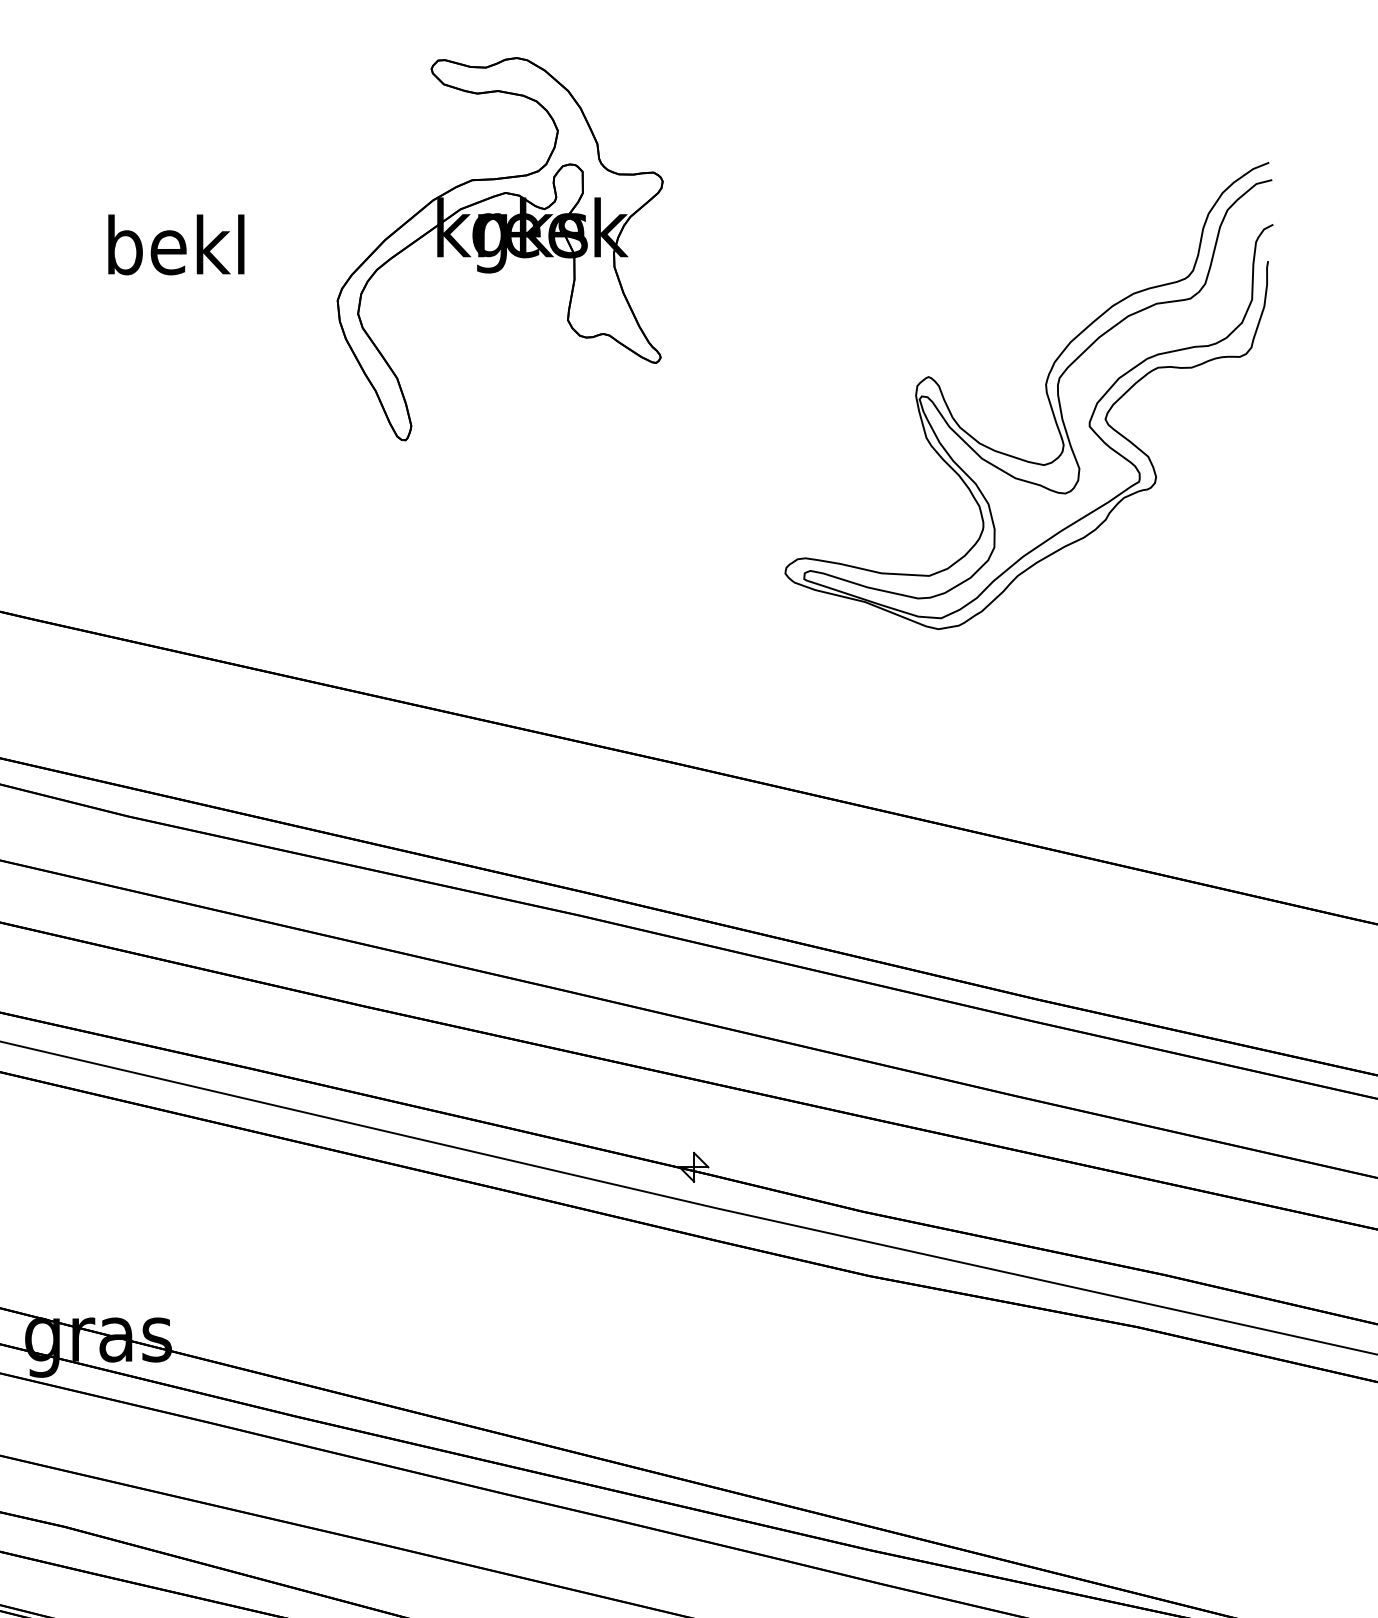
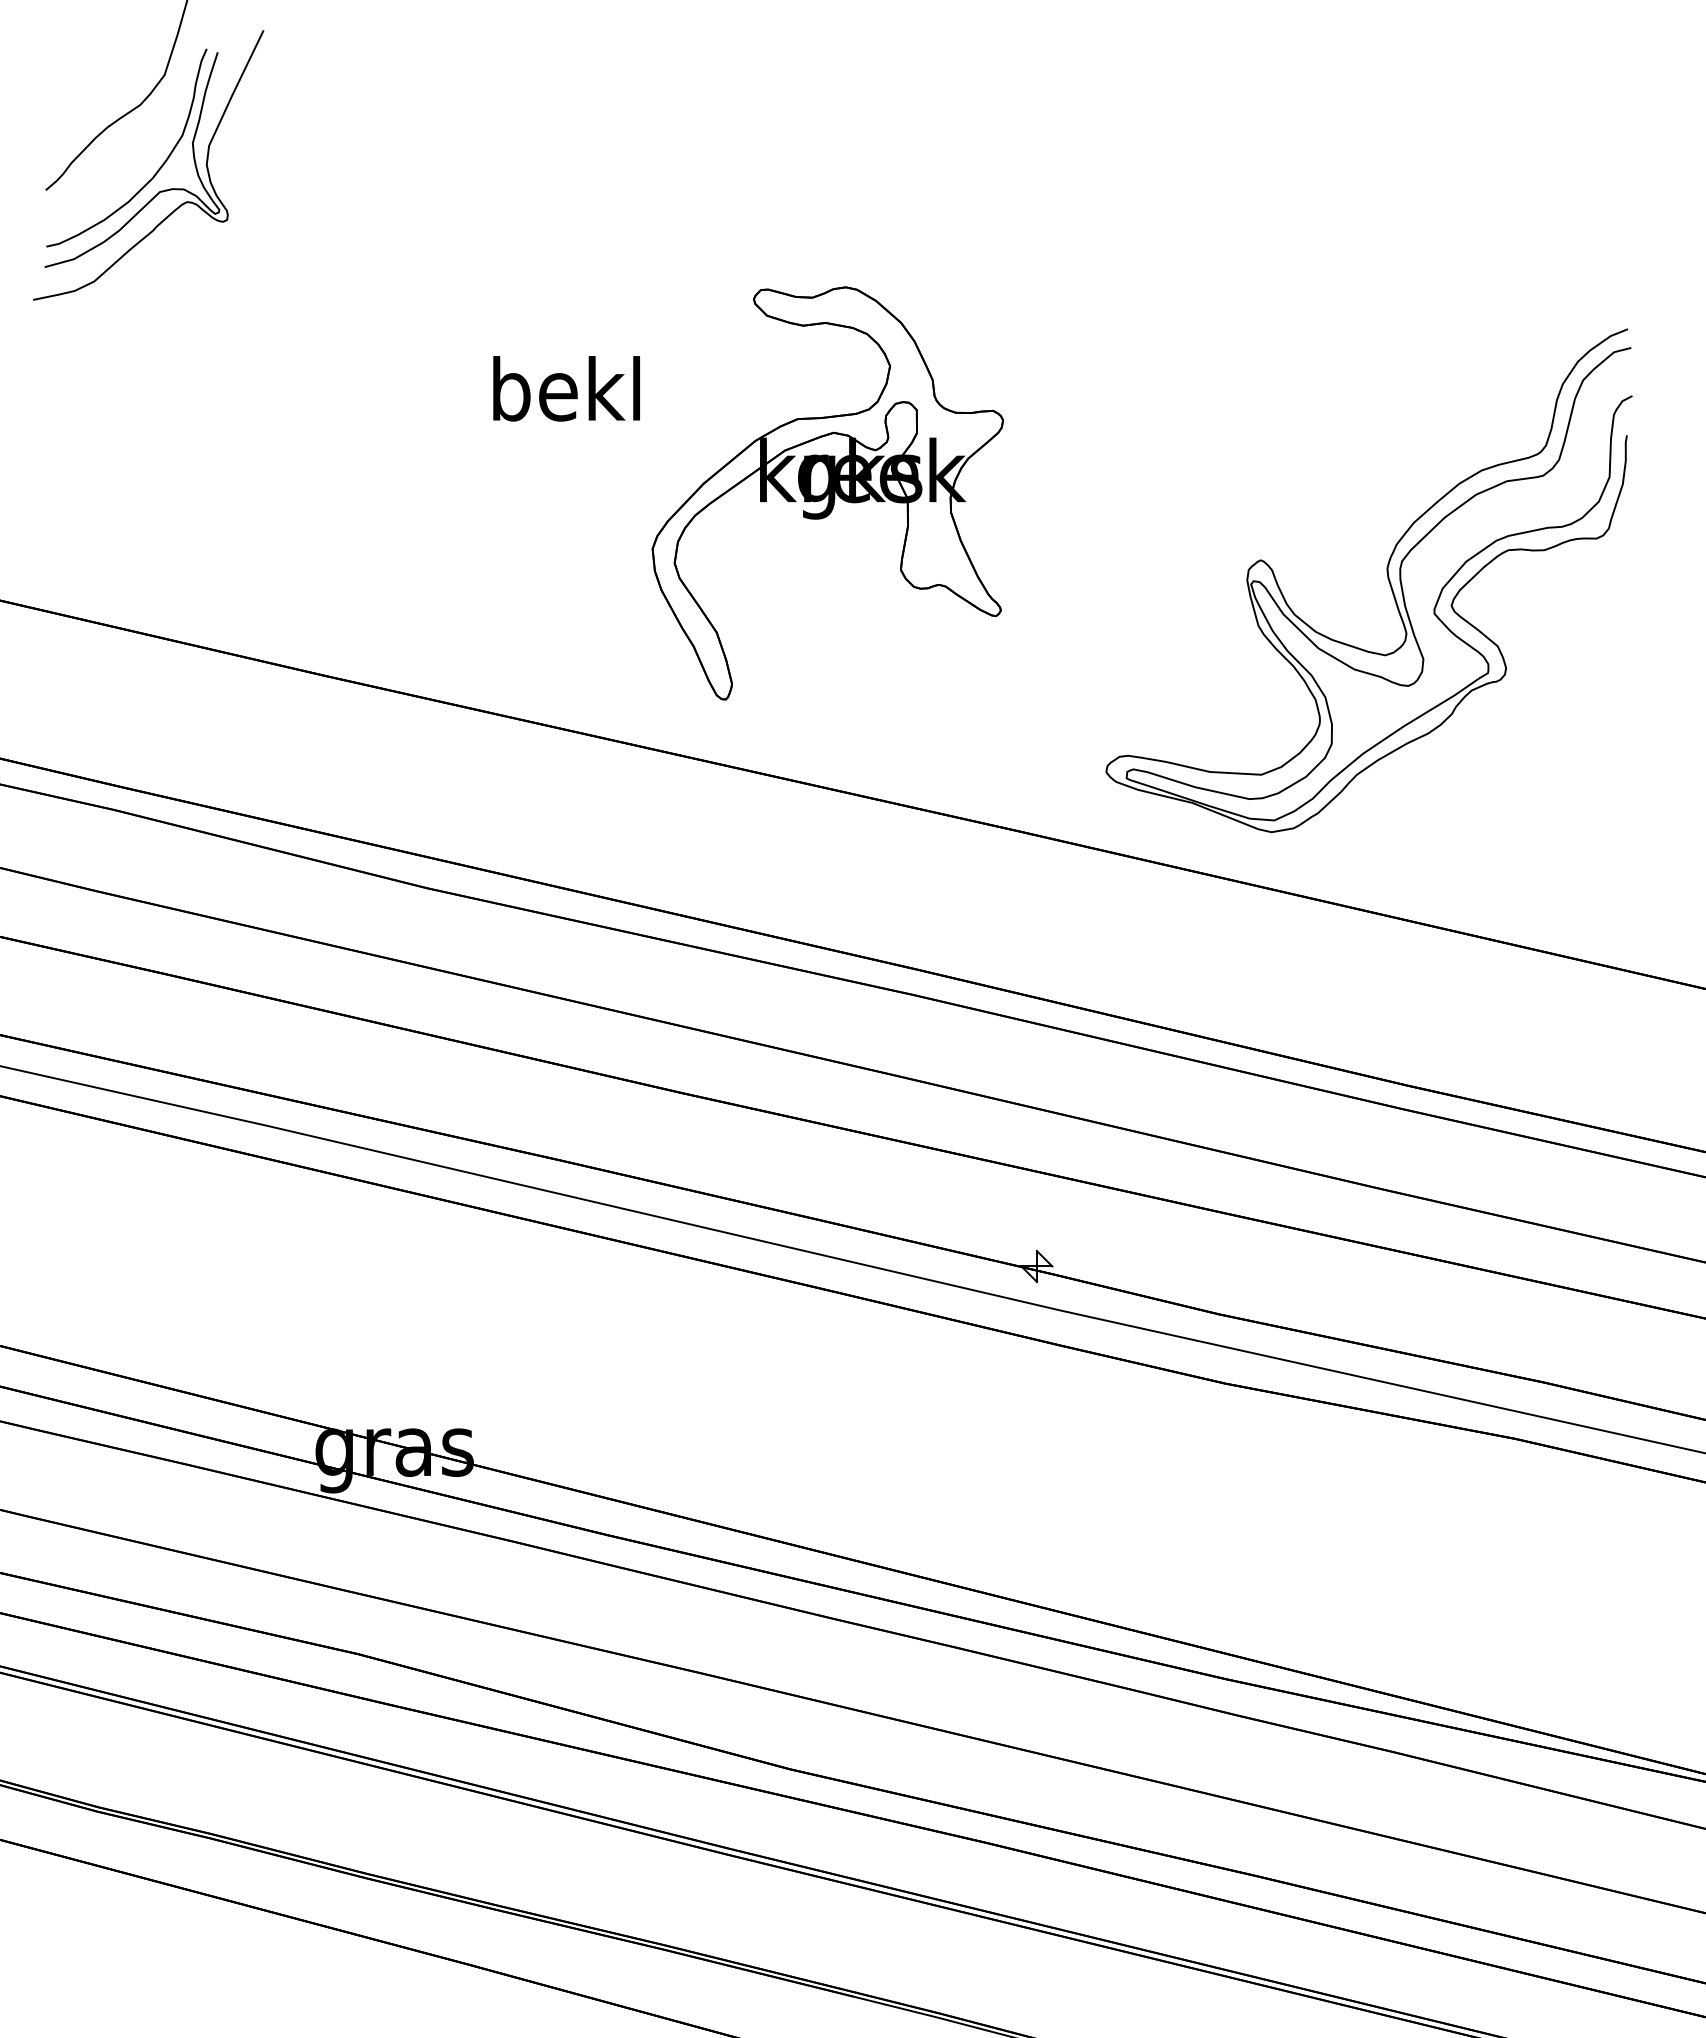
text: (176, 244) -> (566, 388), moved
part: (499, 249) -> (827, 493), moved
part: (1046, 393) -> (1387, 578), moved

